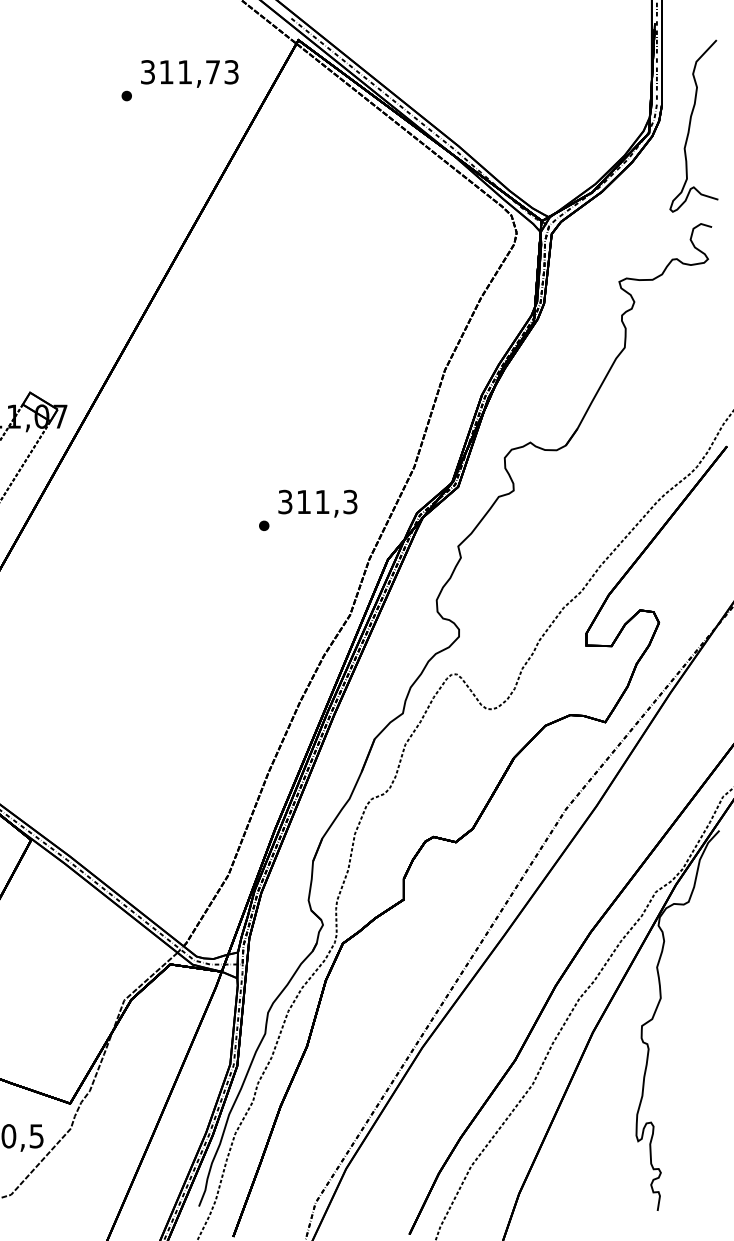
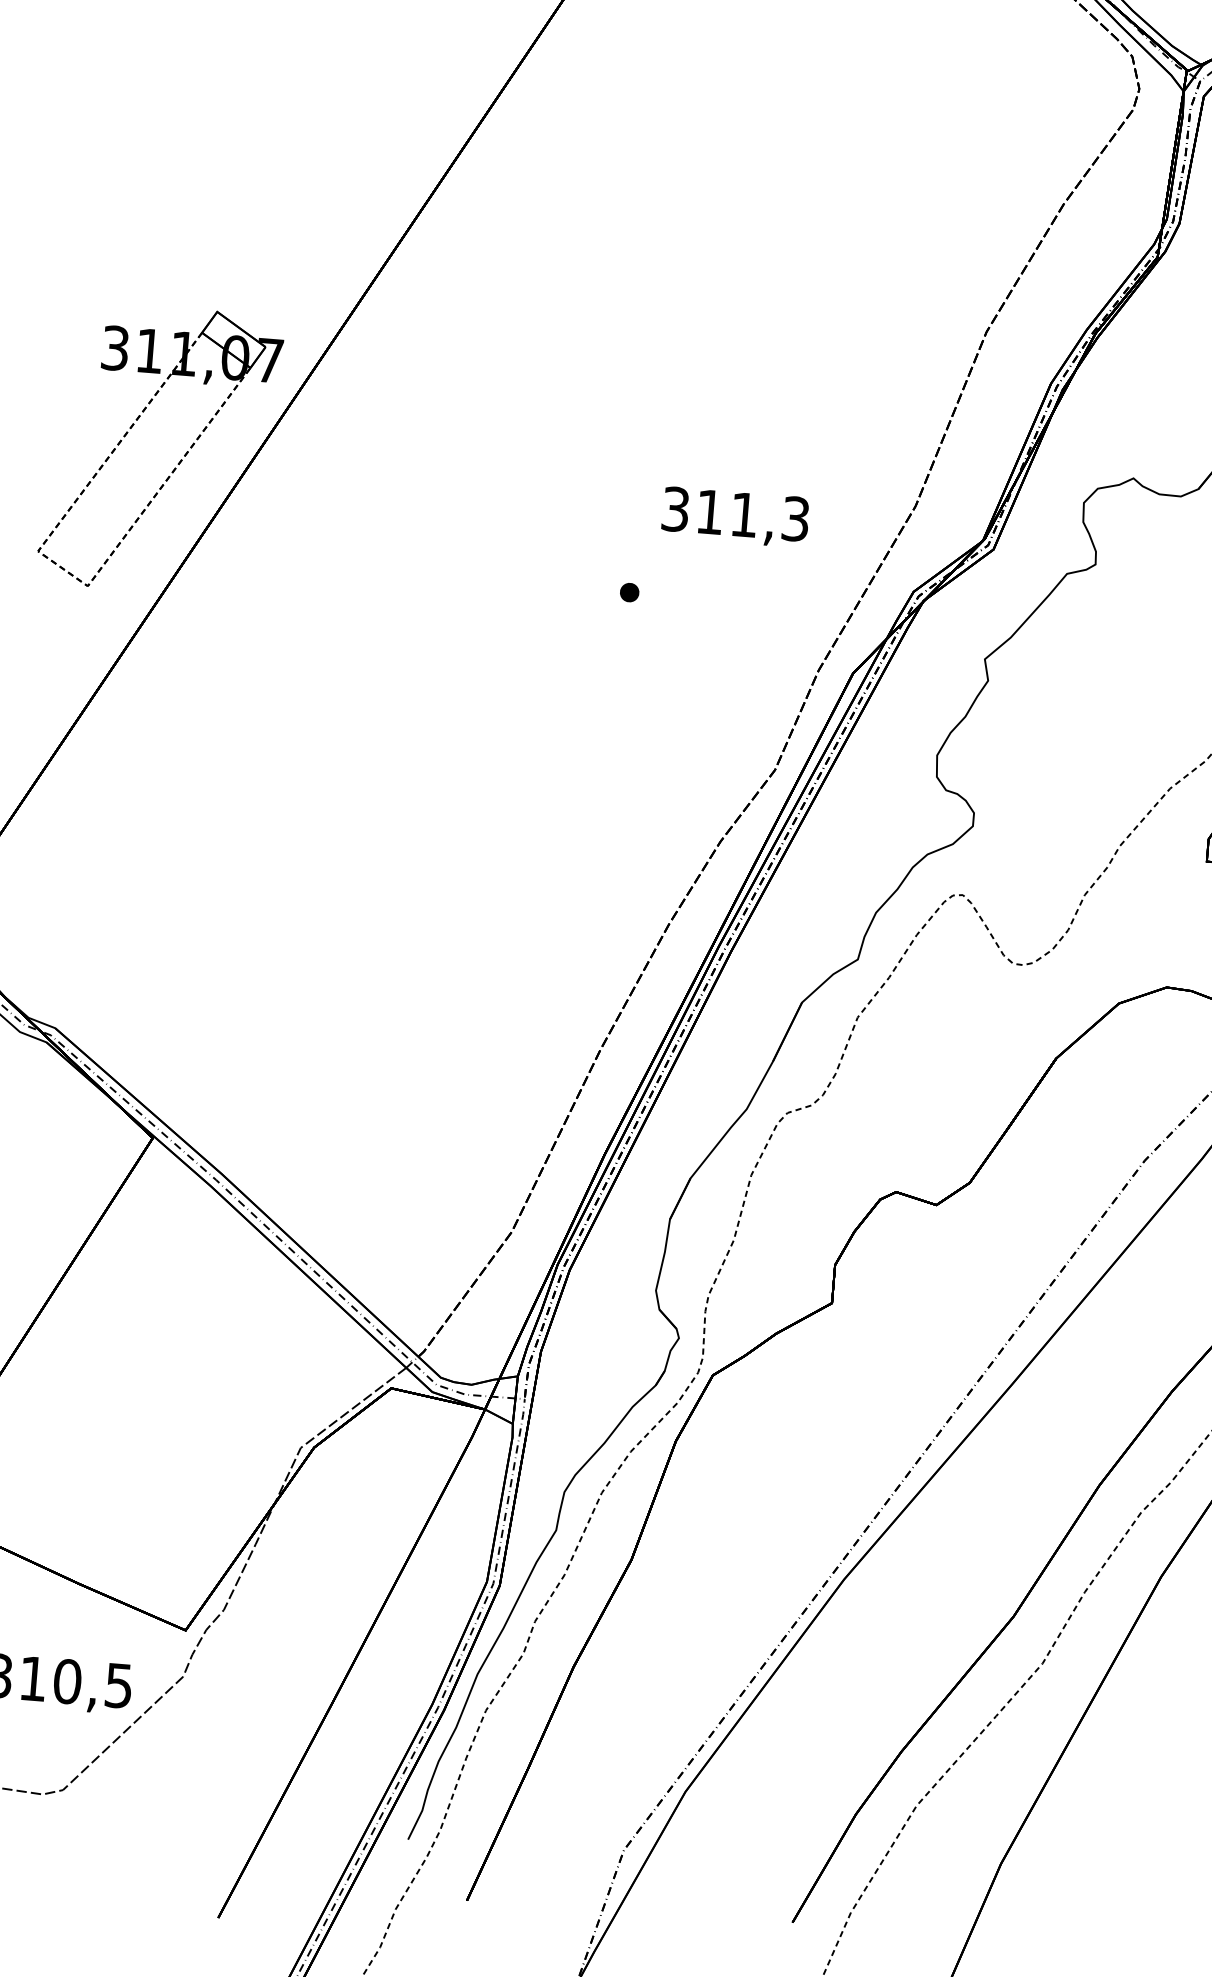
text: (317, 503) -> (734, 516), moved

